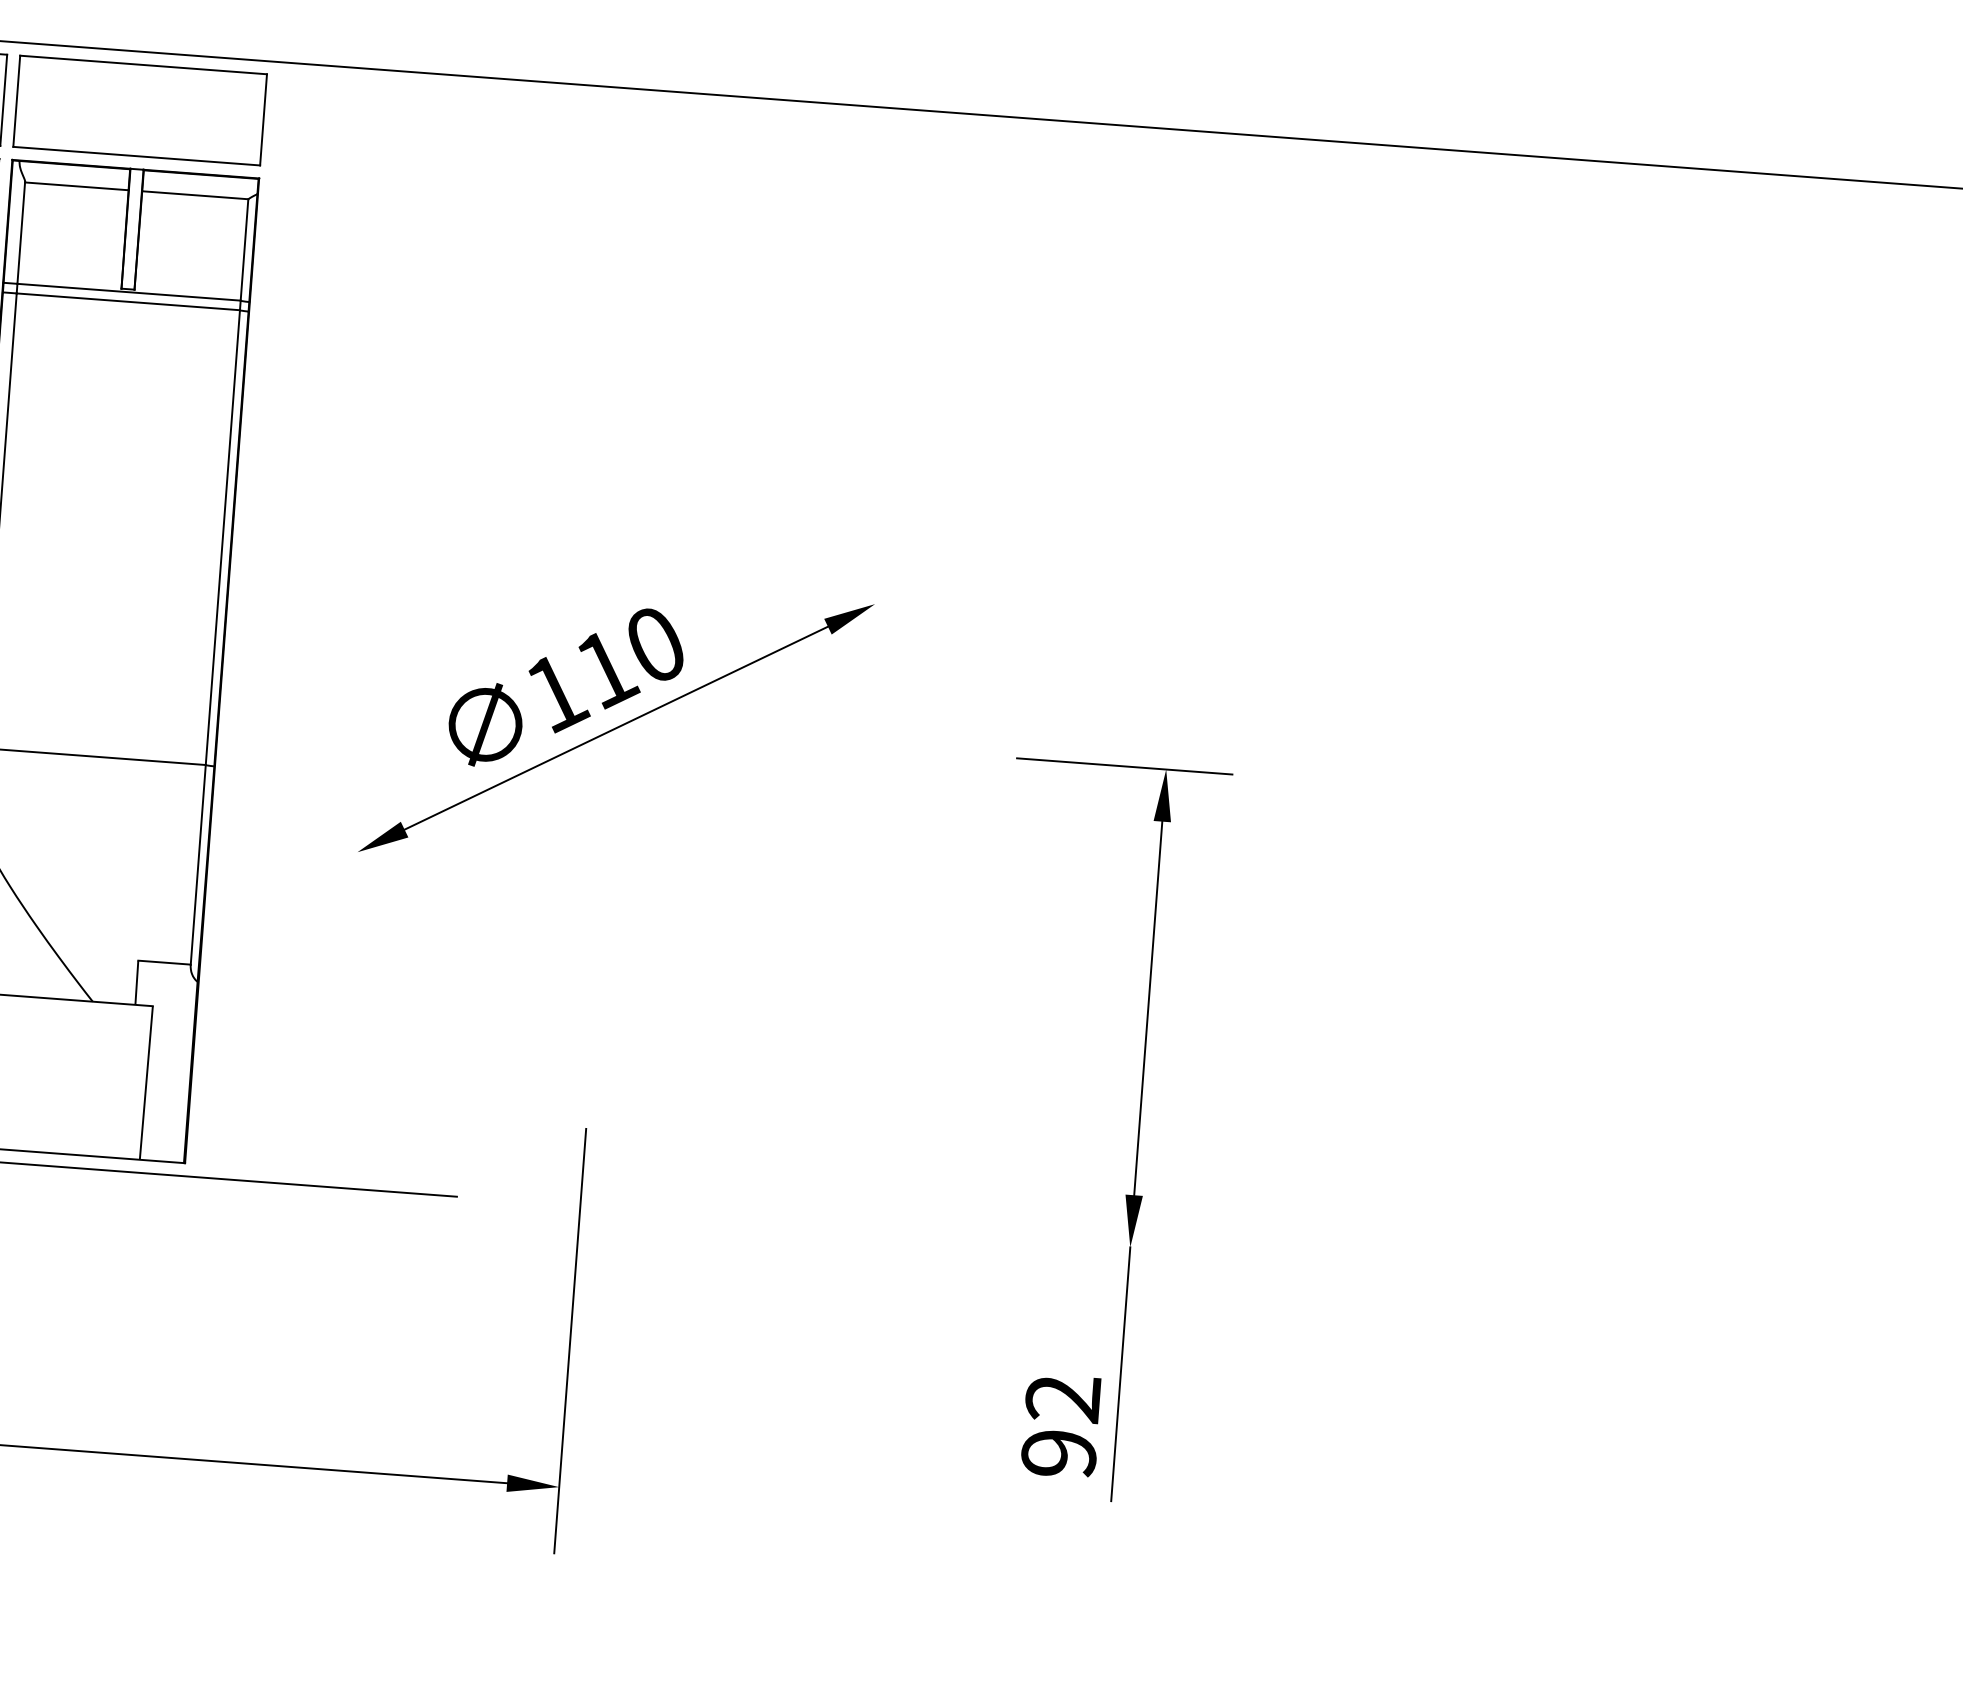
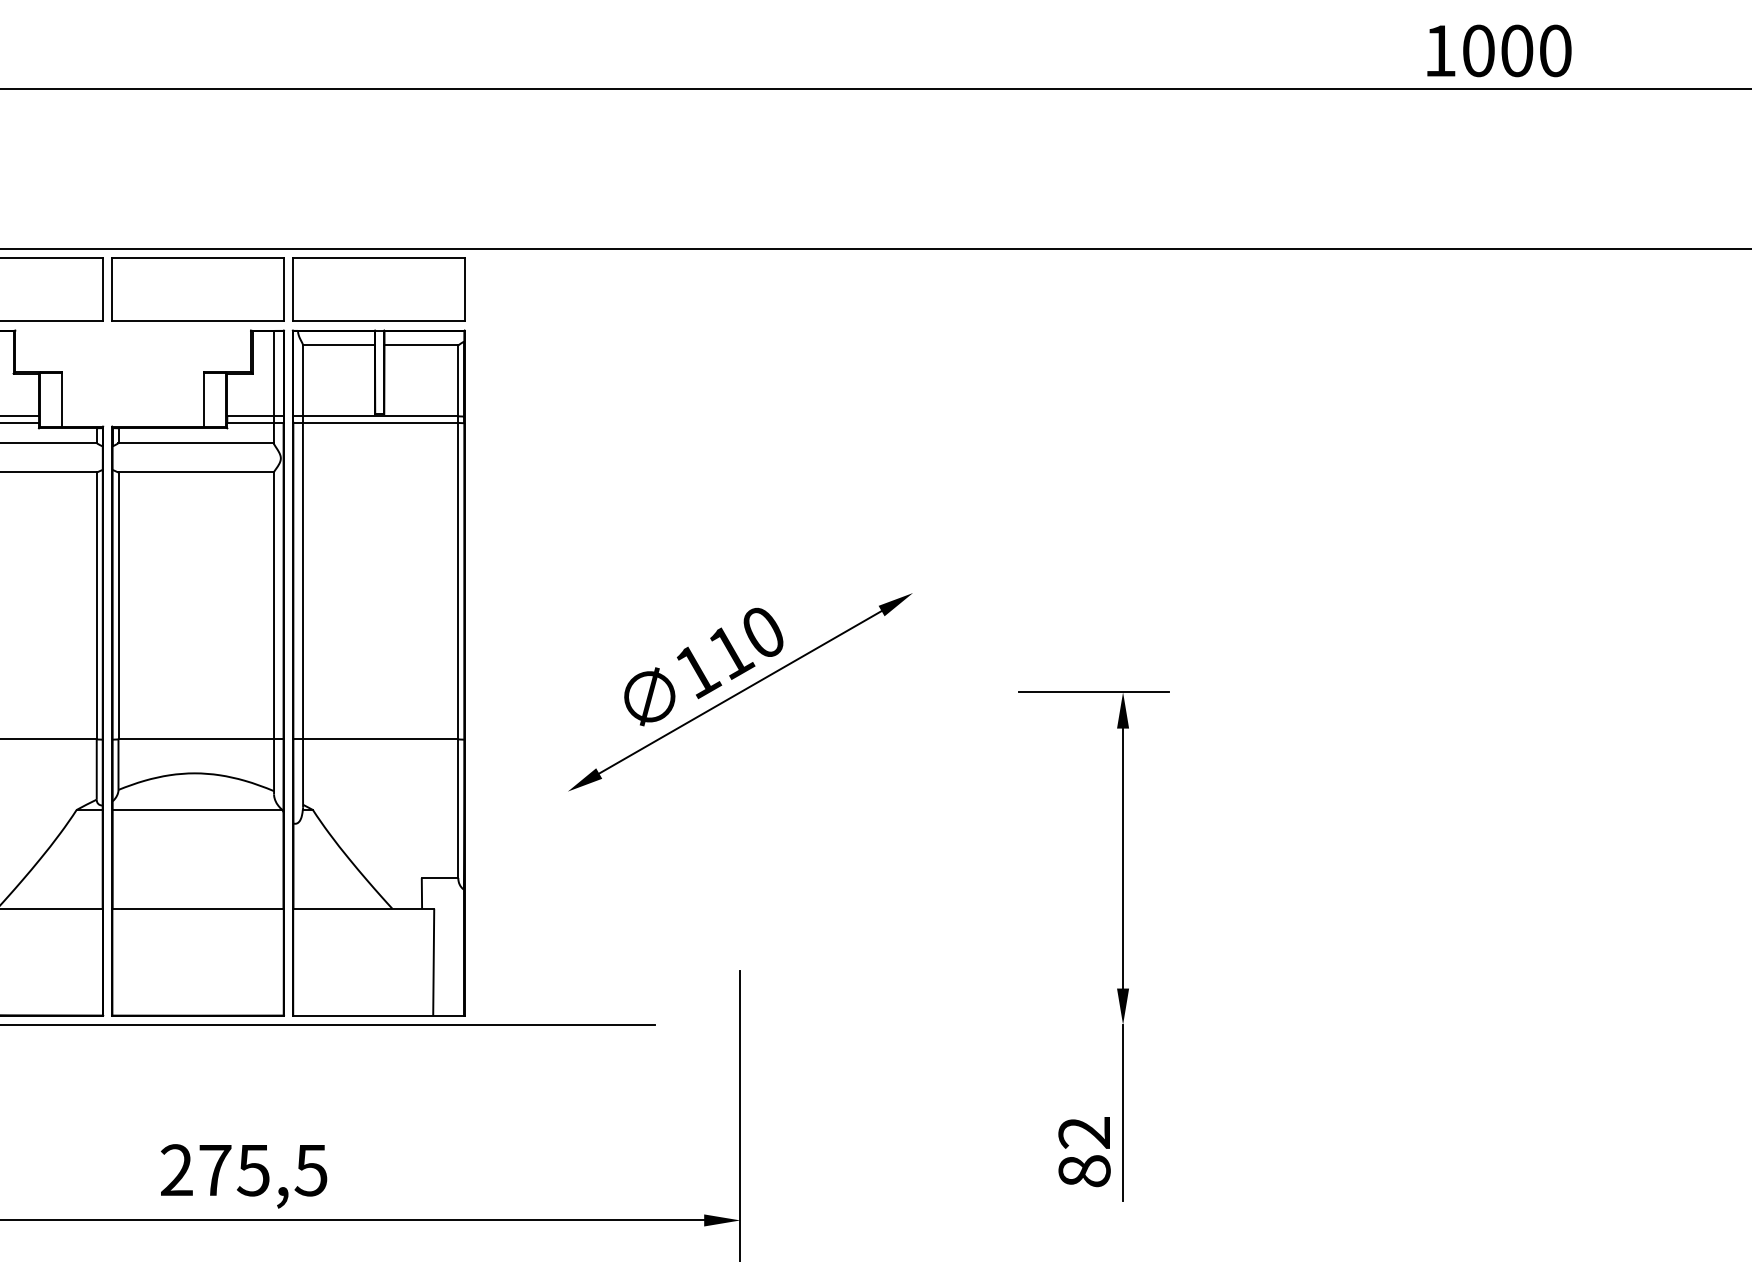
text: (1059, 1453) -> (1084, 1171), 92 -> 82

